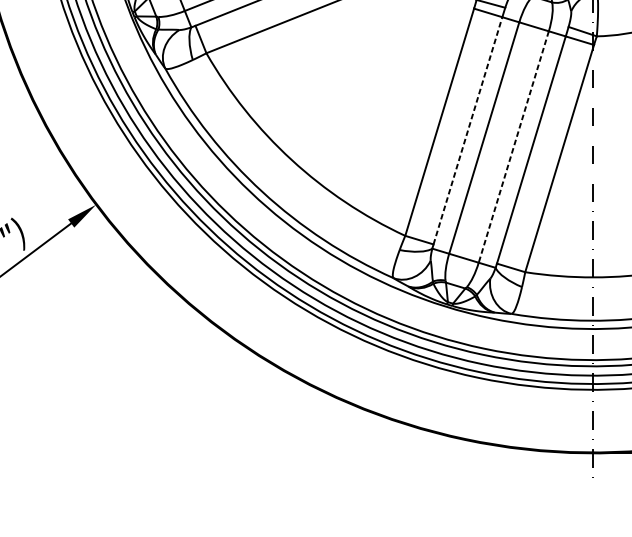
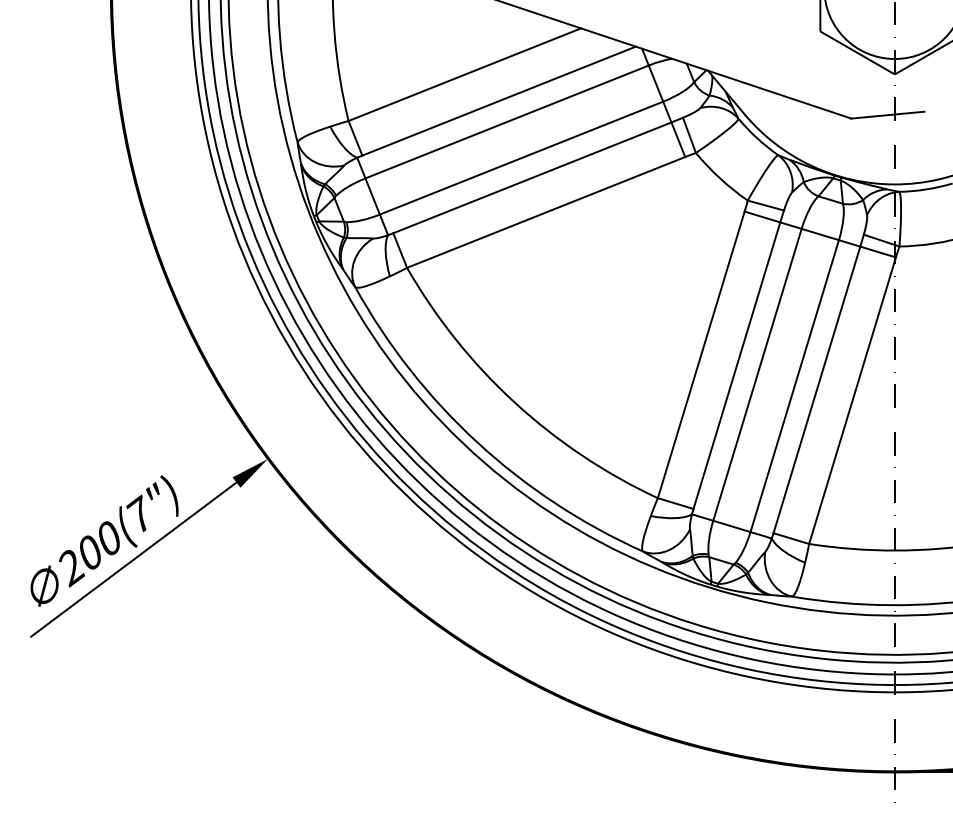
line: (467, 130) -> (736, 365), dashed -> solid
line: (513, 147) -> (794, 386), dashed -> solid

